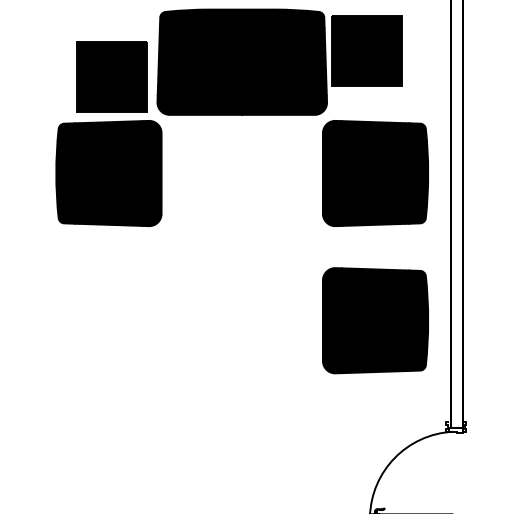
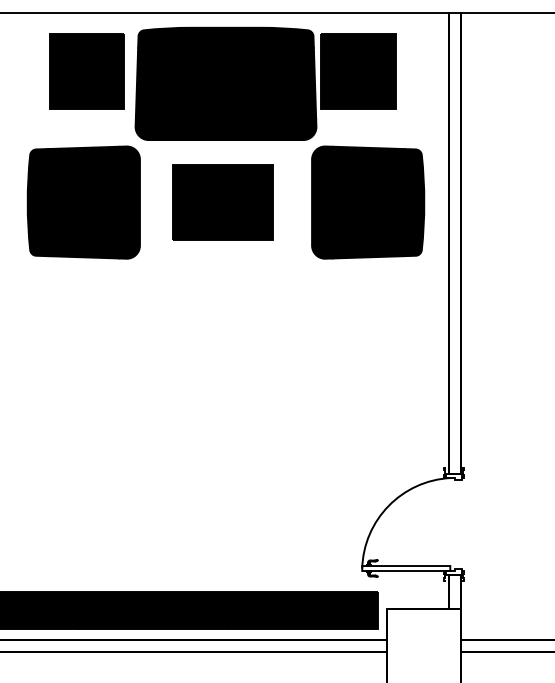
part: (111, 76) -> (86, 71), moved
part: (238, 173) -> (222, 202), added
part: (375, 320) -> (368, 359), removed

